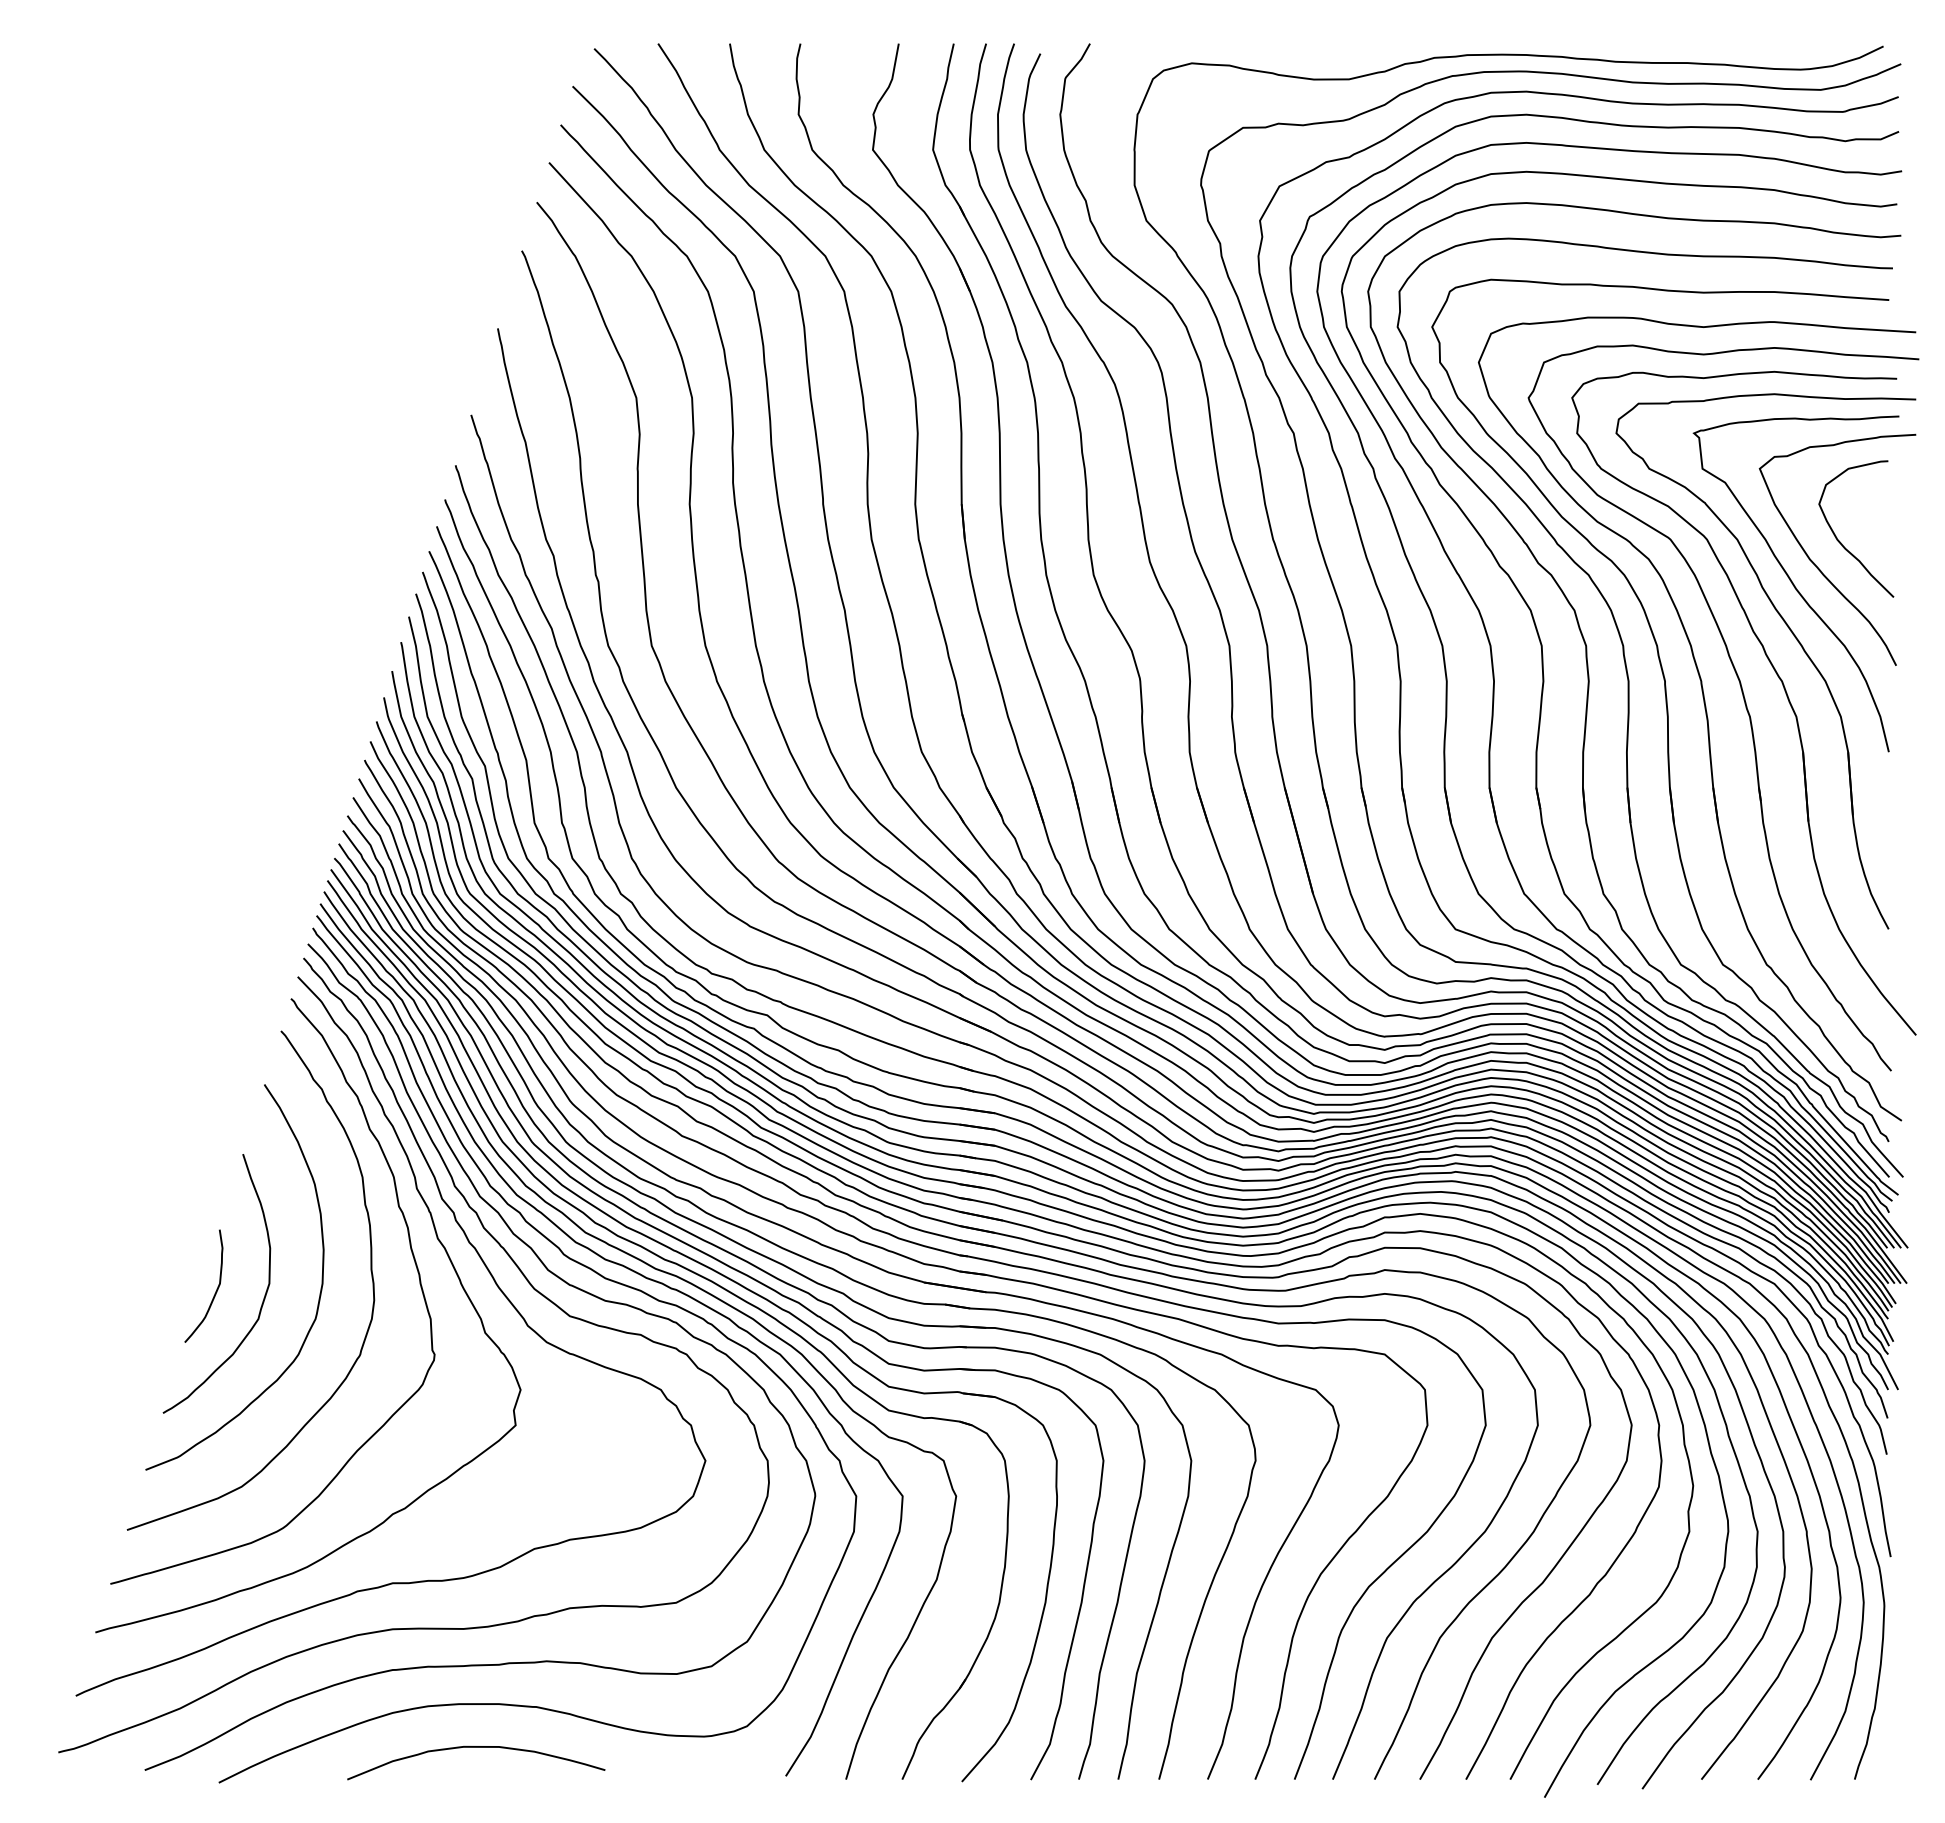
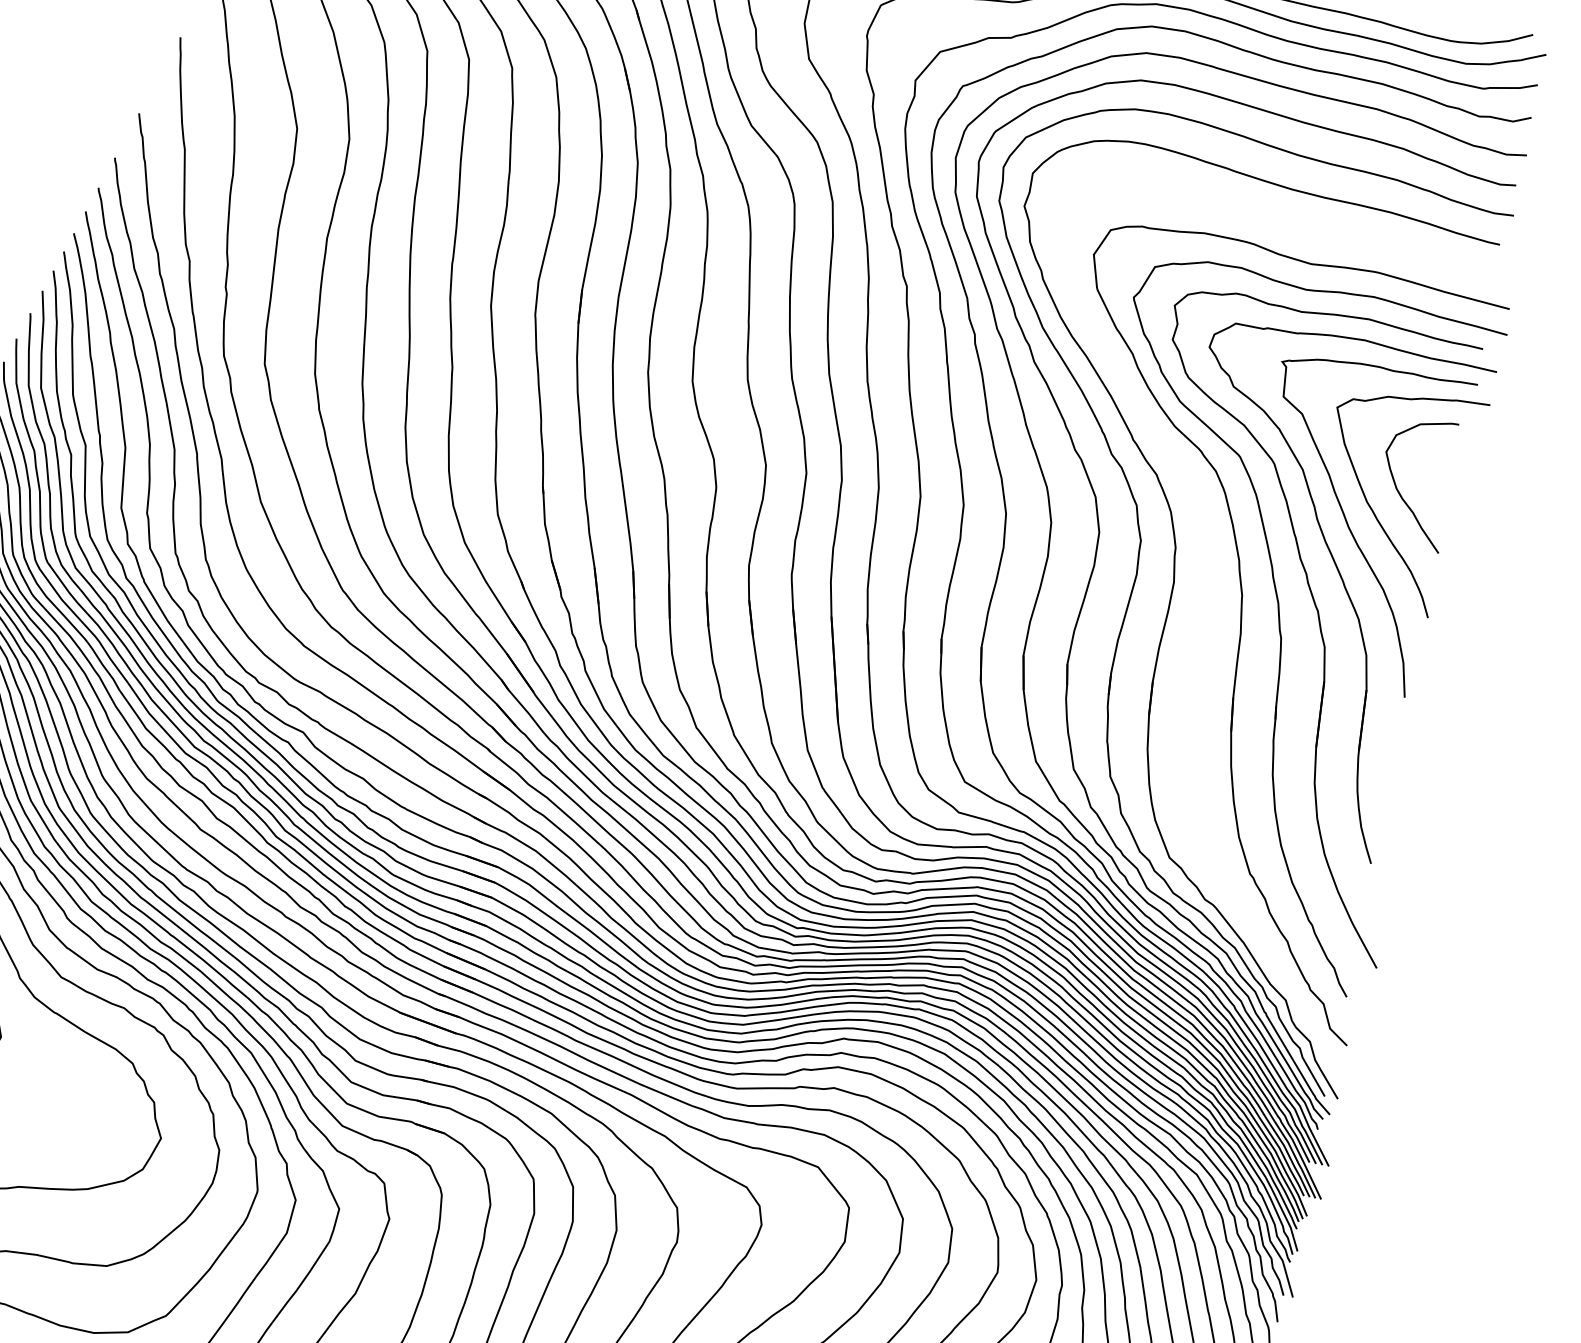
part: (1660, 710) -> (1198, 615), removed

